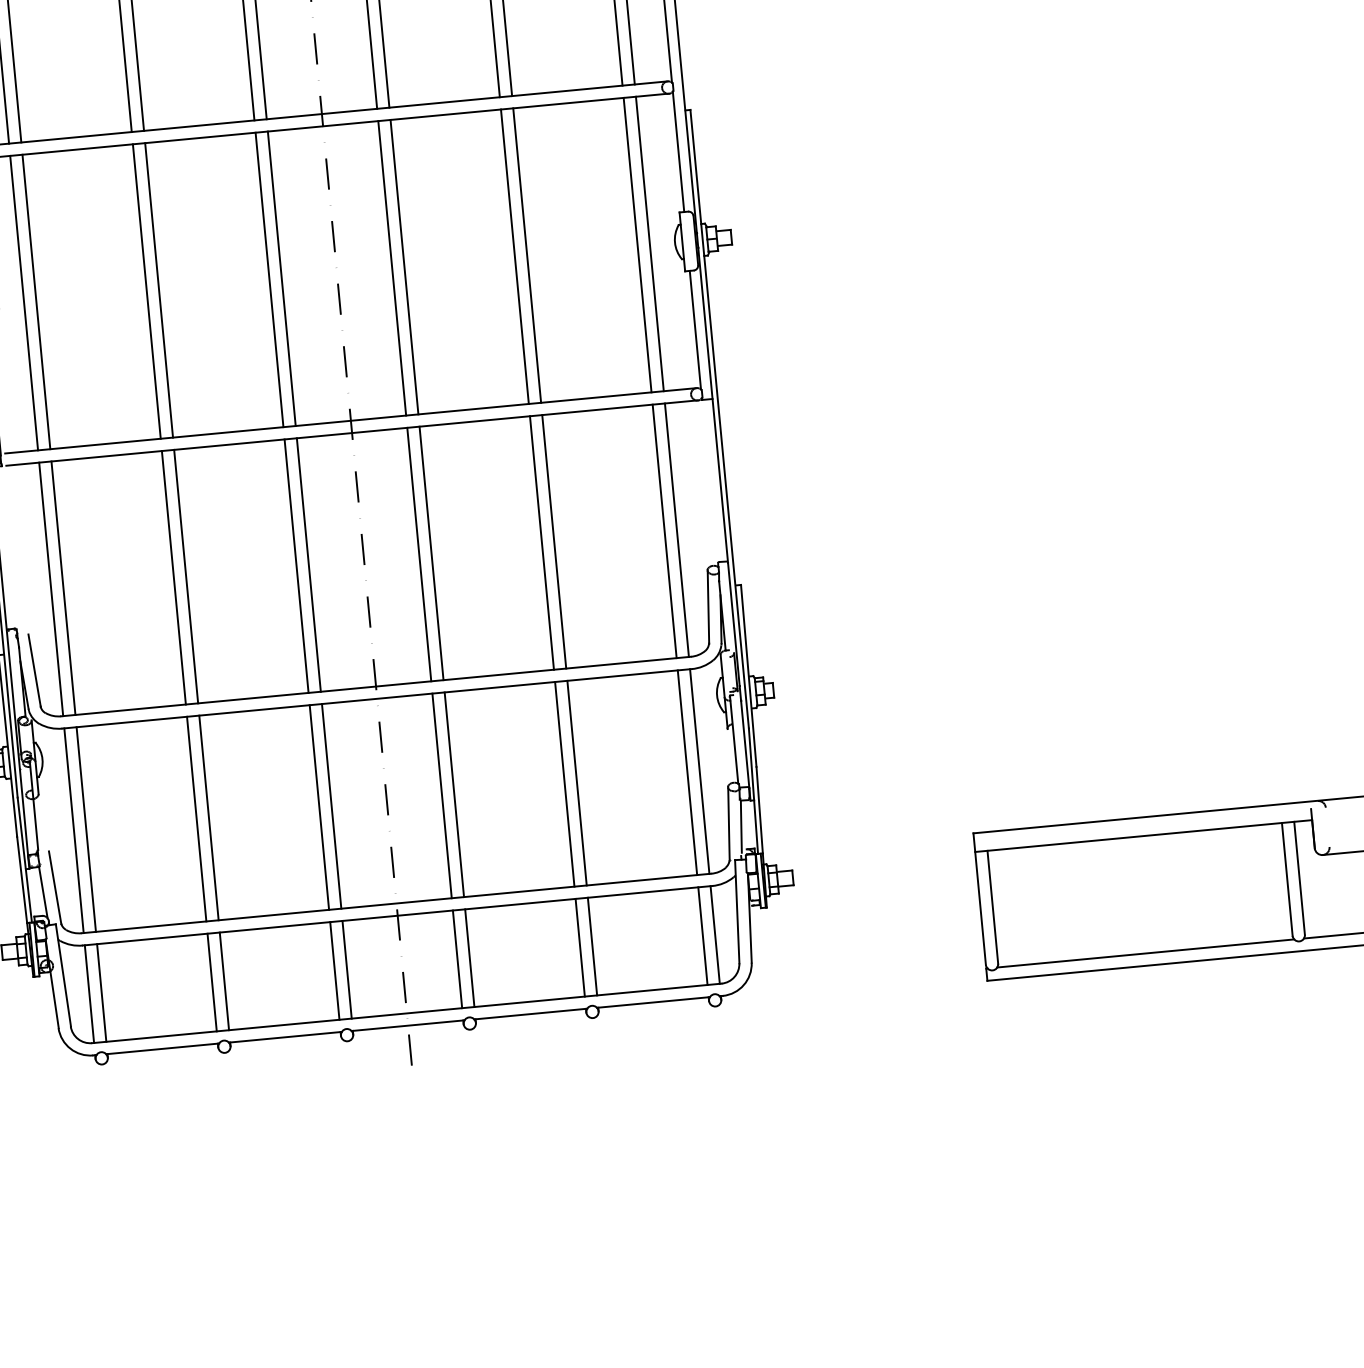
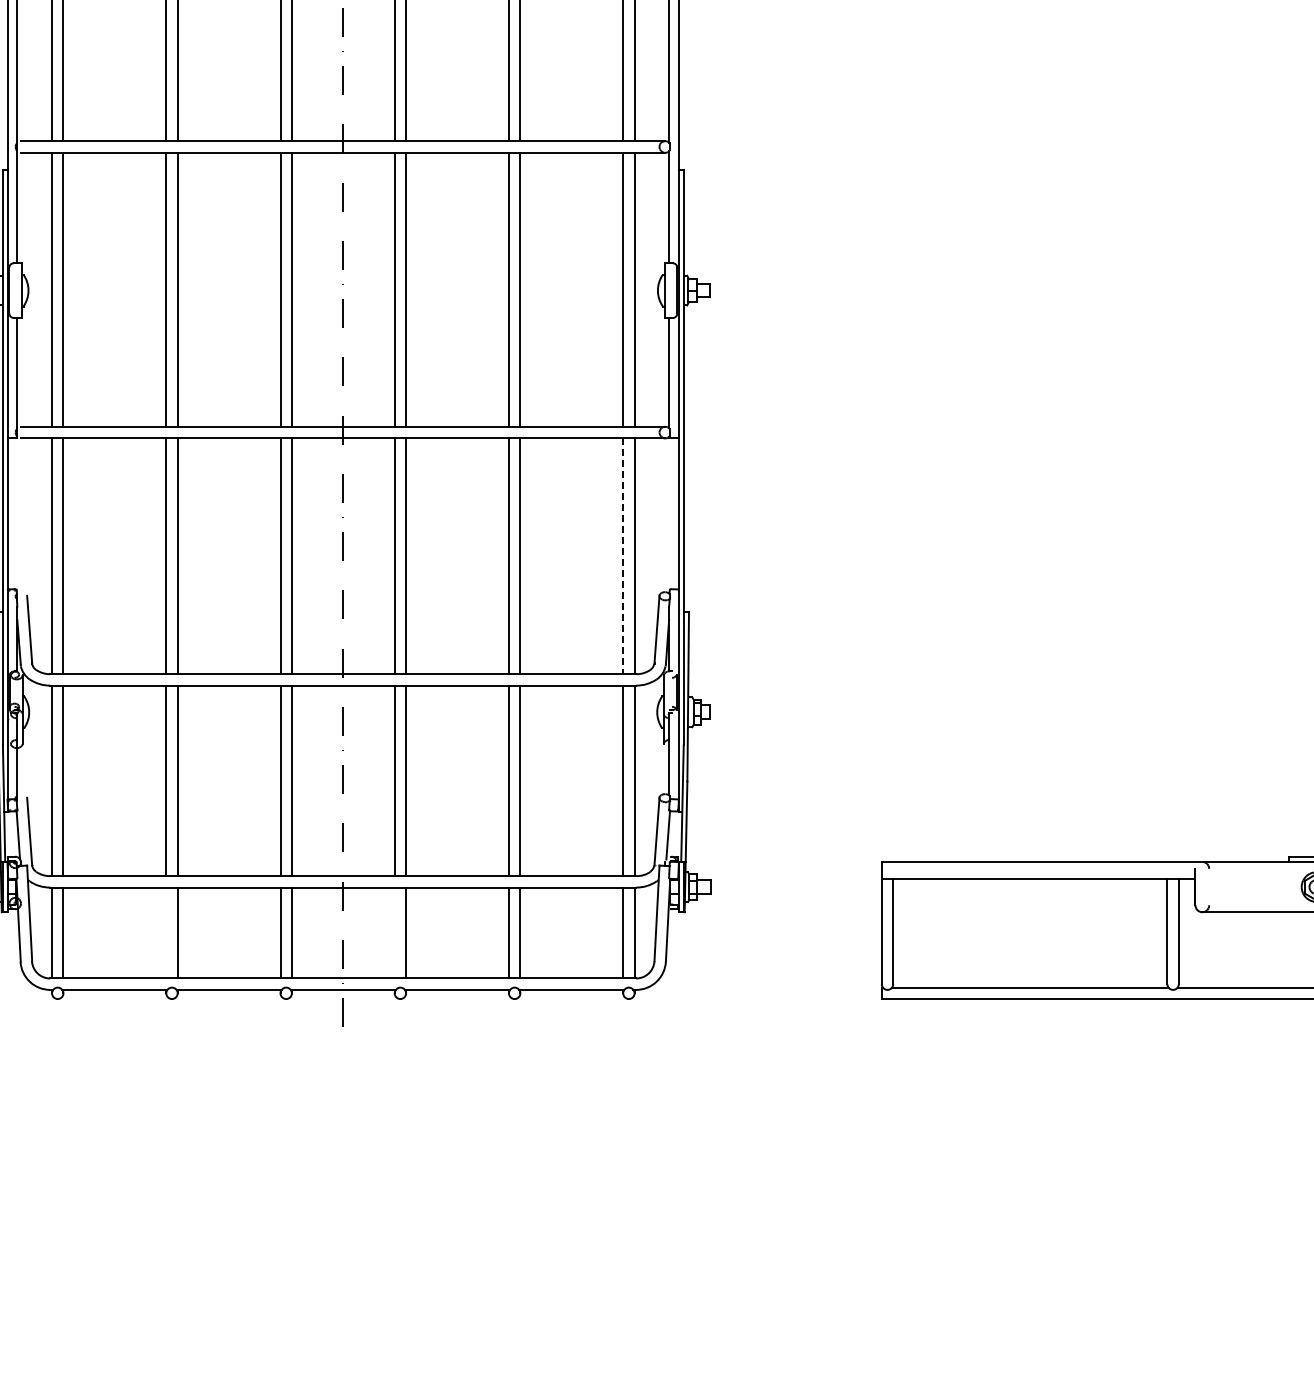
line: (665, 531) -> (623, 556), solid -> dashed
line: (457, 958) -> (394, 932), removed
line: (212, 981) -> (166, 932), removed

